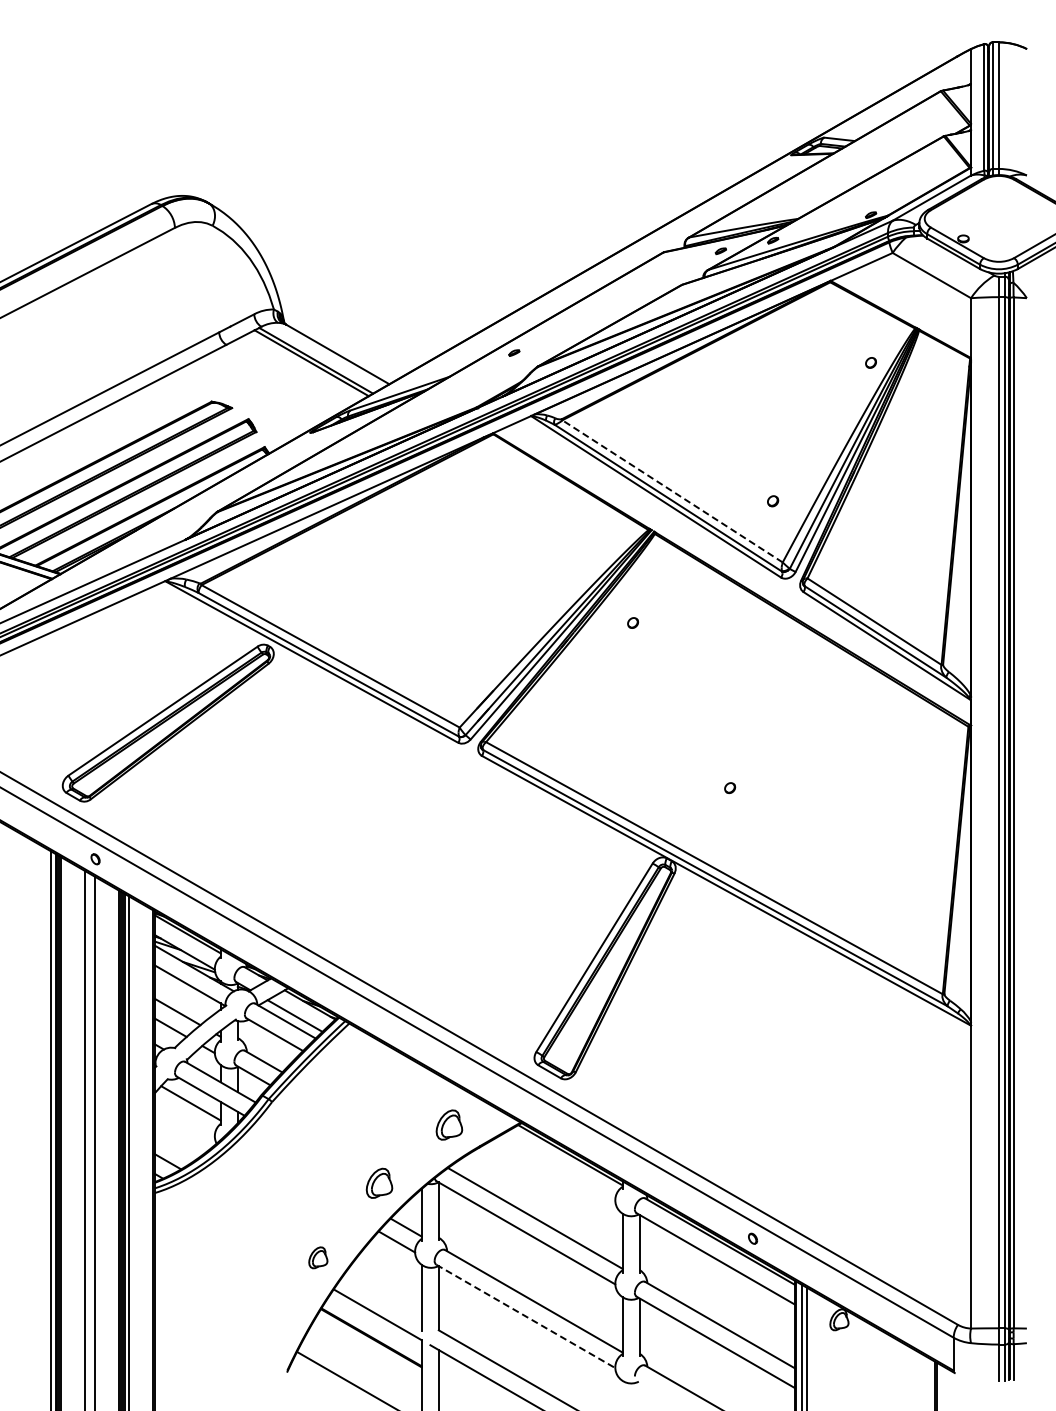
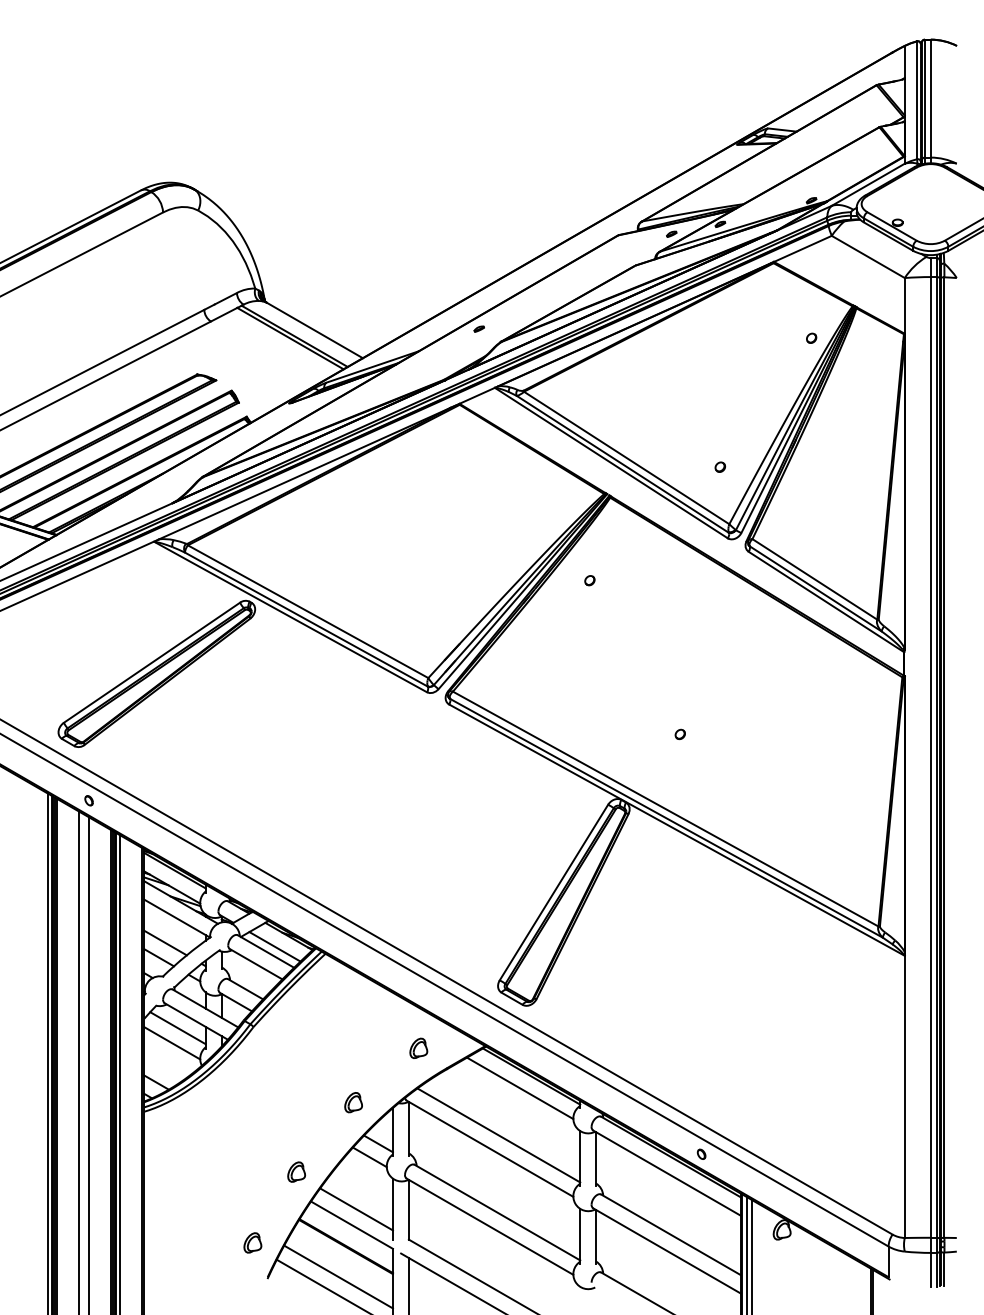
line: (672, 491) -> (626, 458), dashed -> solid
line: (184, 1119) -> (171, 1043), added
part: (449, 1124) -> (418, 1047), size x0.71
line: (558, 1167) -> (520, 1087), added
part: (379, 1182) -> (353, 1101), size x0.71
line: (382, 1297) -> (356, 1209), added
line: (526, 1316) -> (490, 1226), dashed -> solid
part: (271, 1333) -> (253, 1242), added
line: (362, 1370) -> (337, 1277), added

